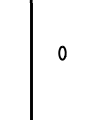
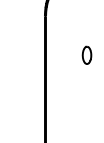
part: (62, 52) -> (87, 54), moved

